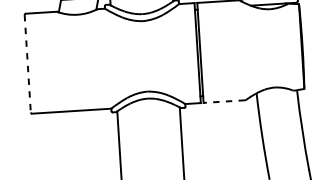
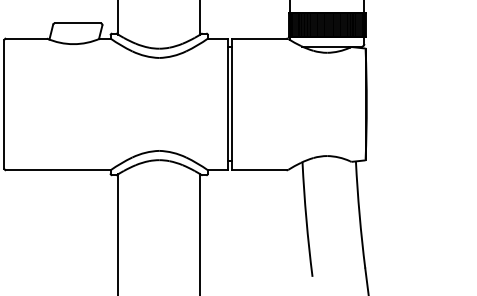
line: (27, 63) -> (4, 104), dashed -> solid
line: (223, 101) -> (258, 170), dashed -> solid

